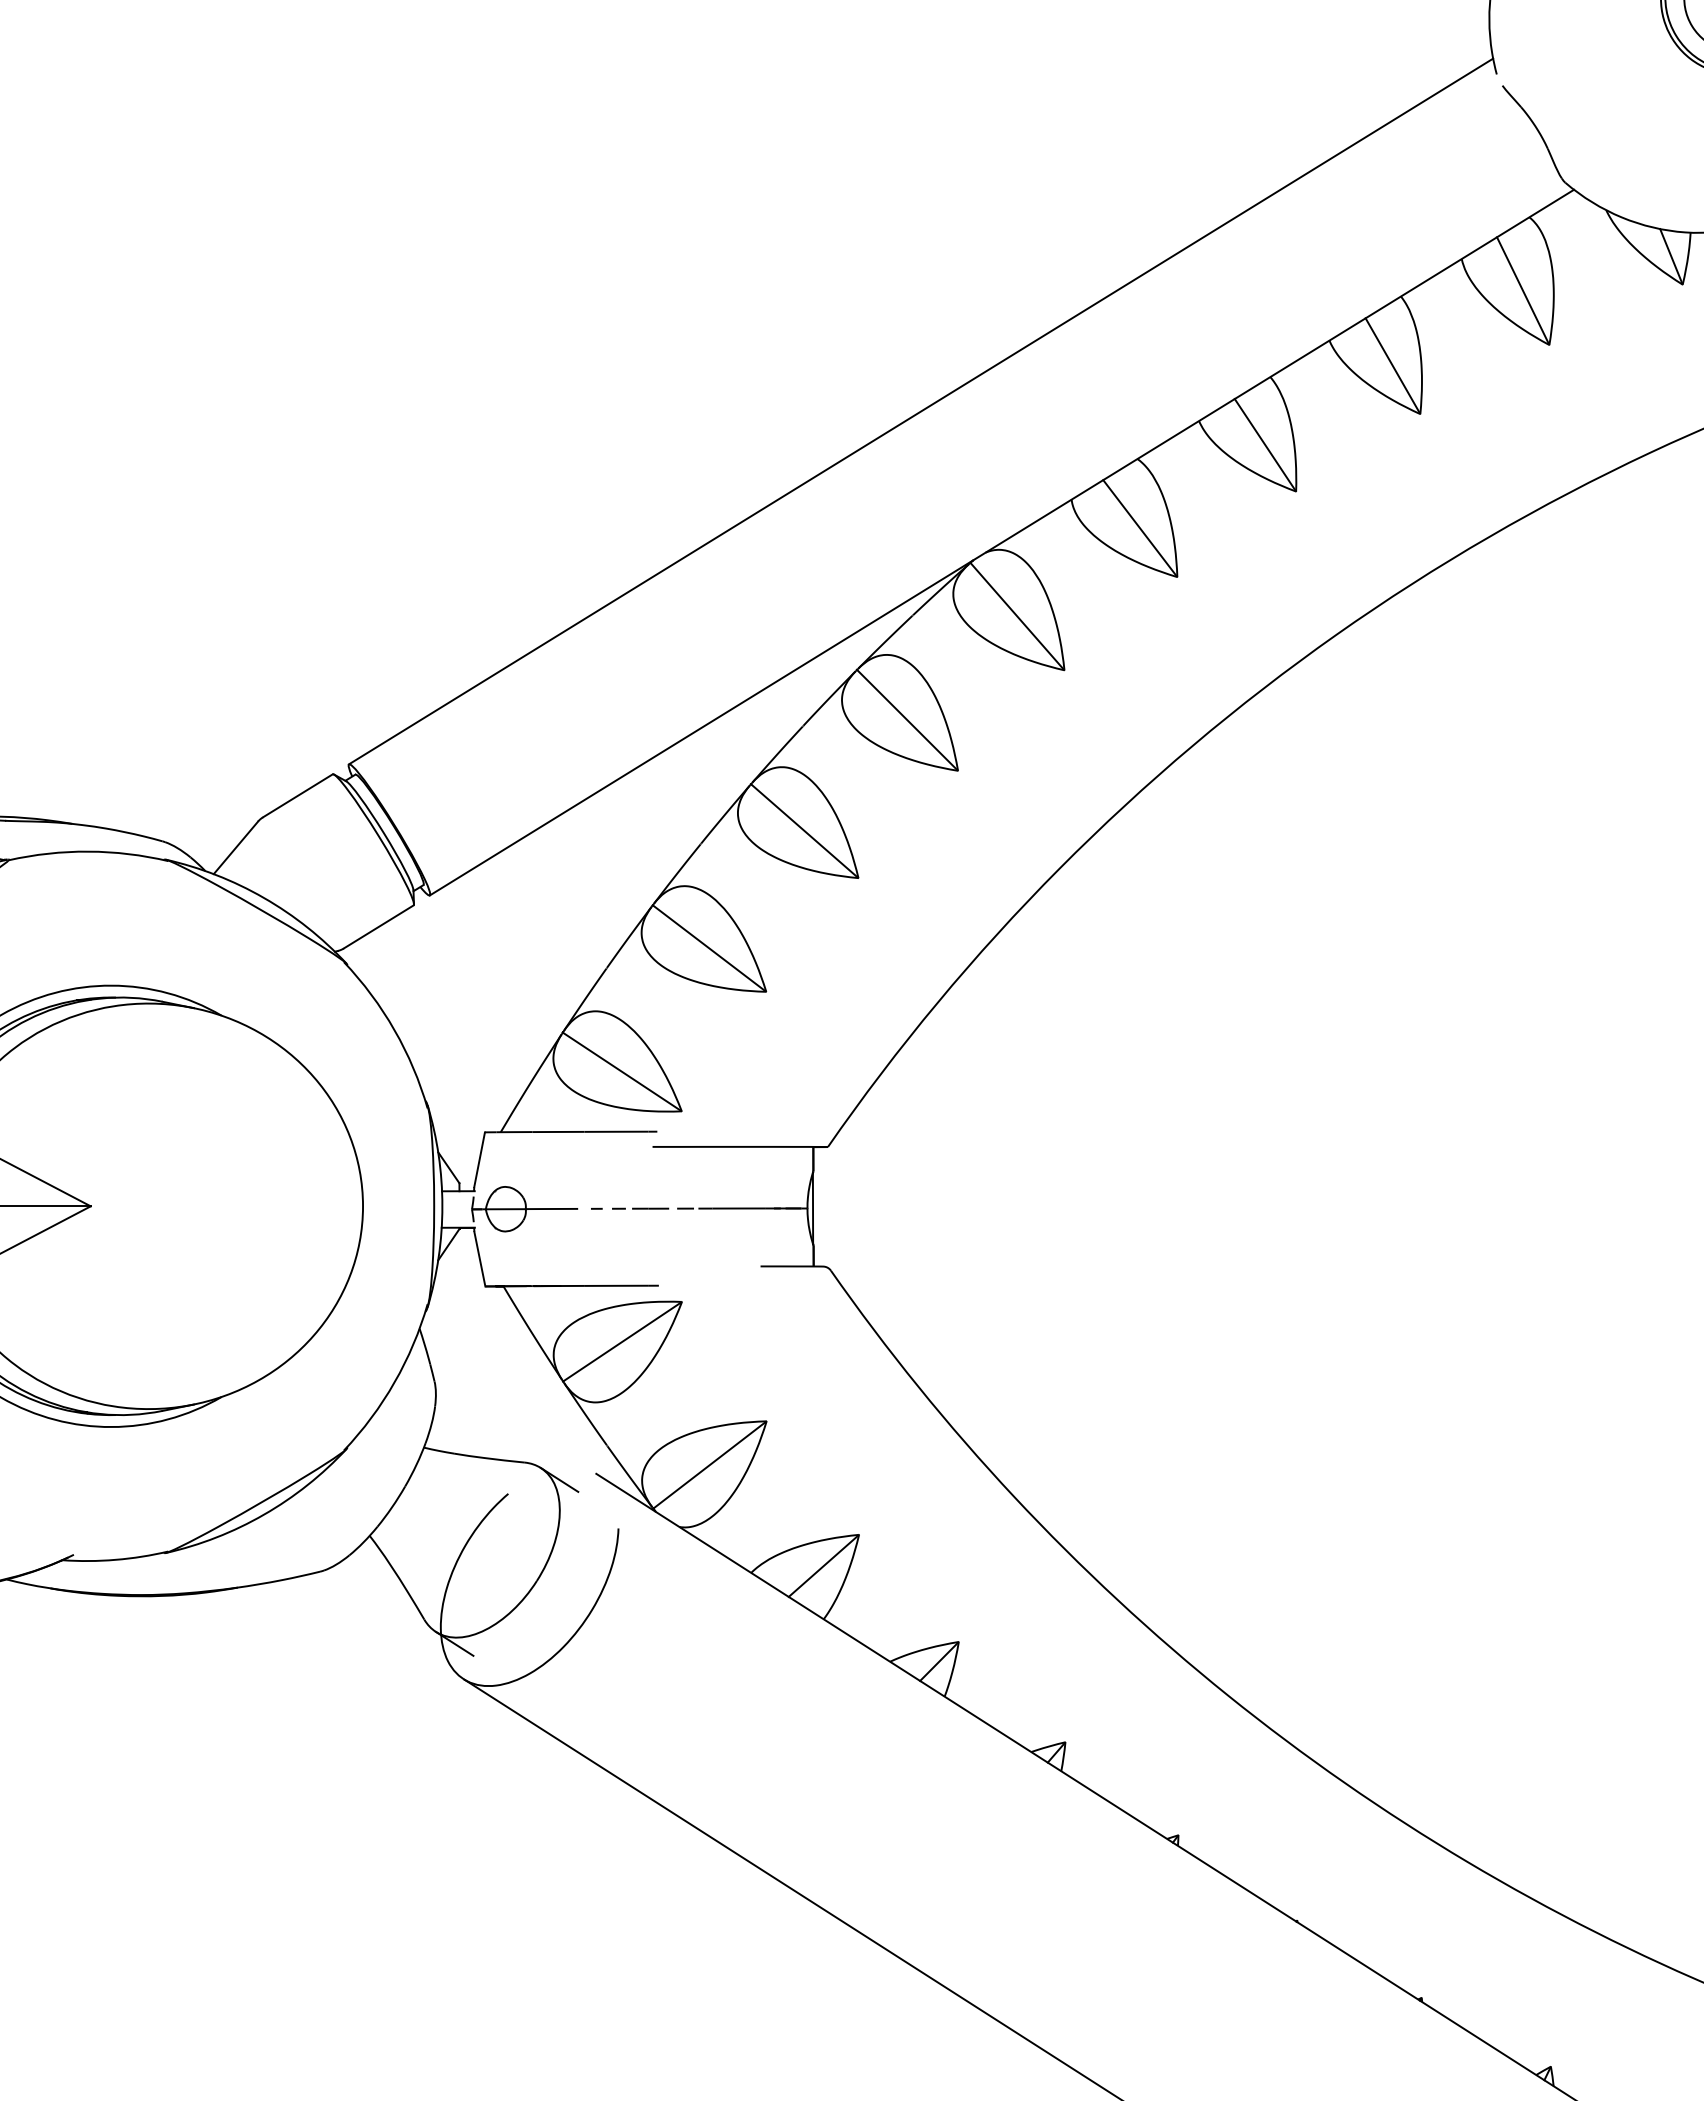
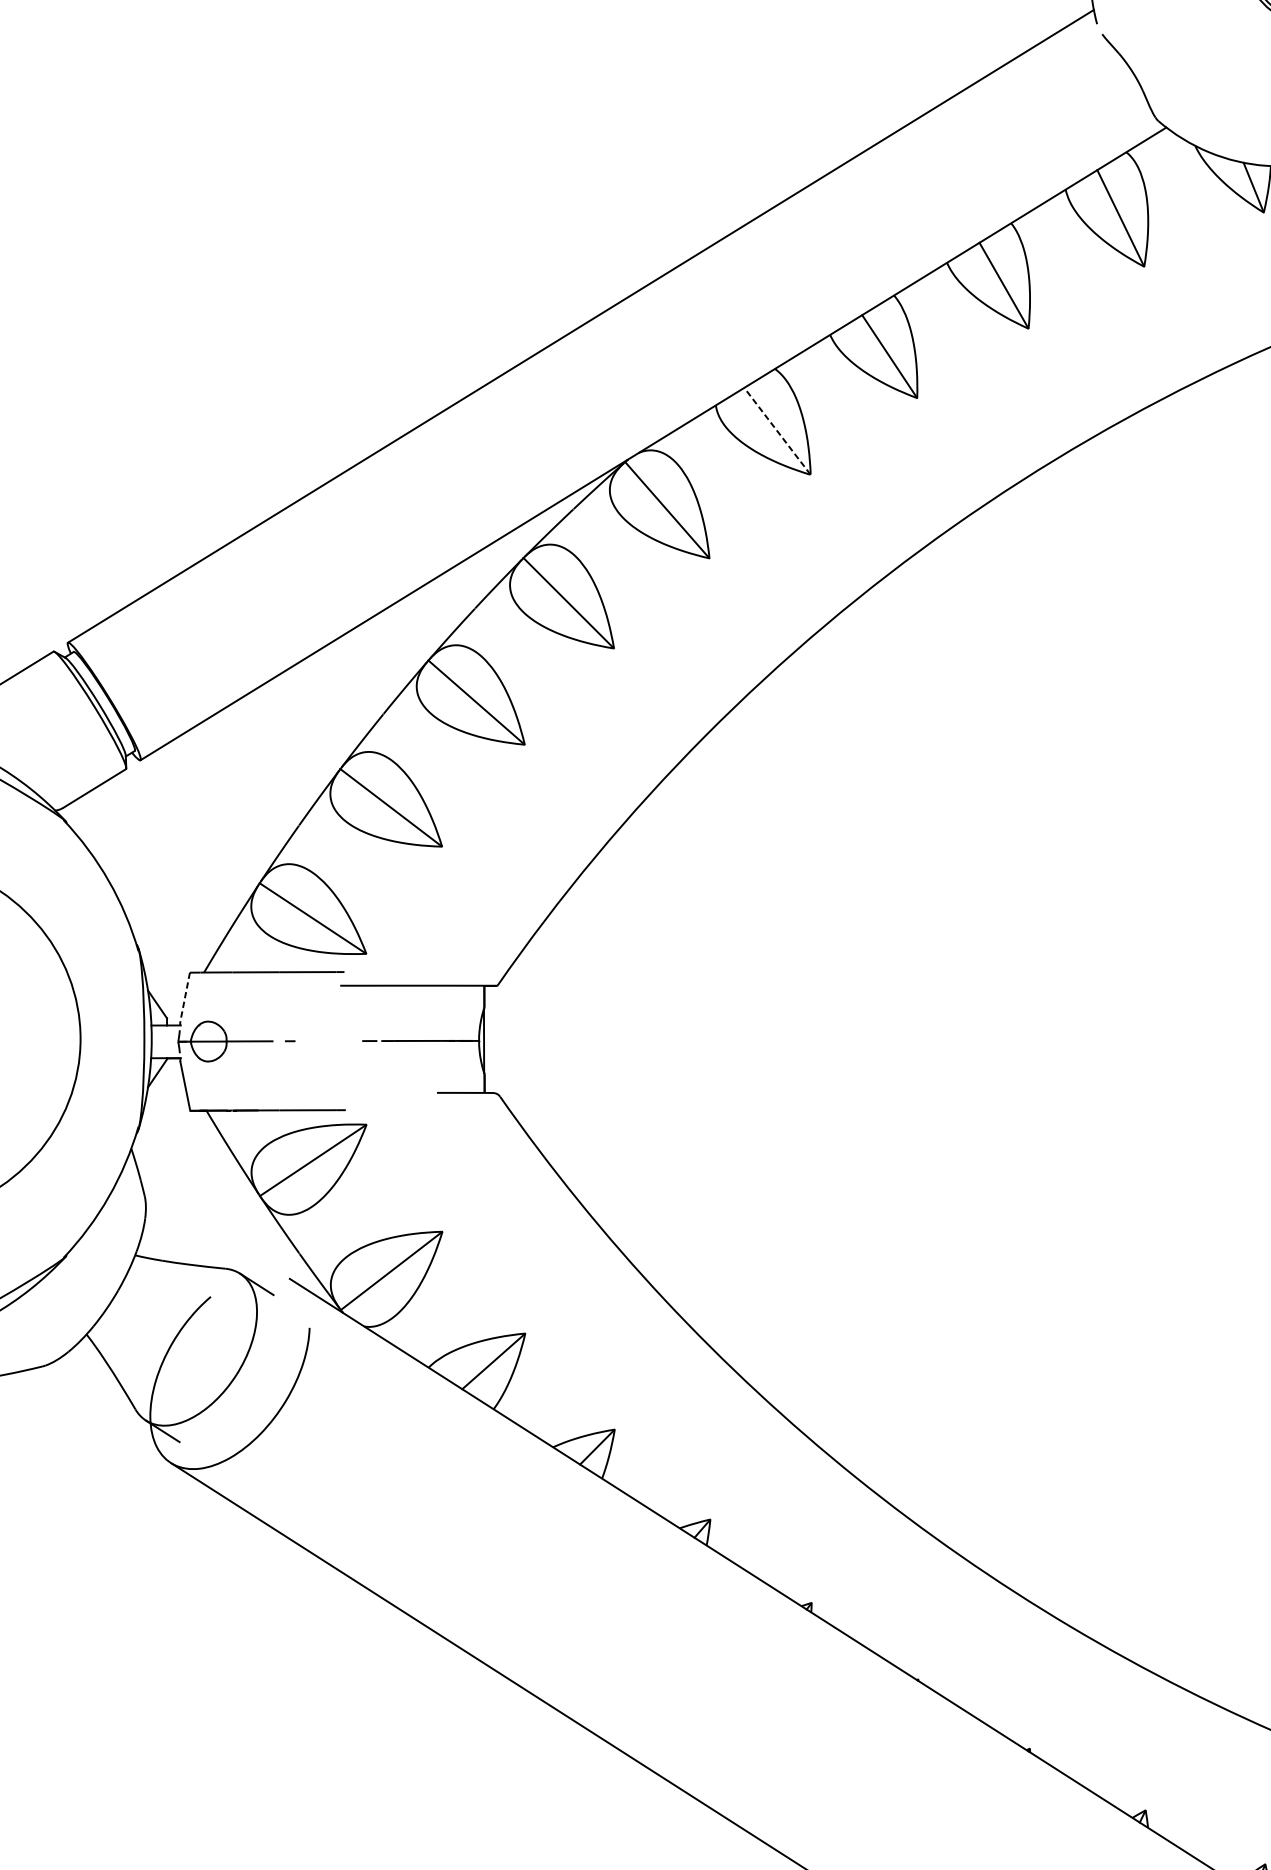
line: (1140, 528) -> (777, 431), solid -> dashed
line: (479, 1159) -> (185, 997), solid -> dashed
line: (640, 1208) -> (329, 1040), removed

